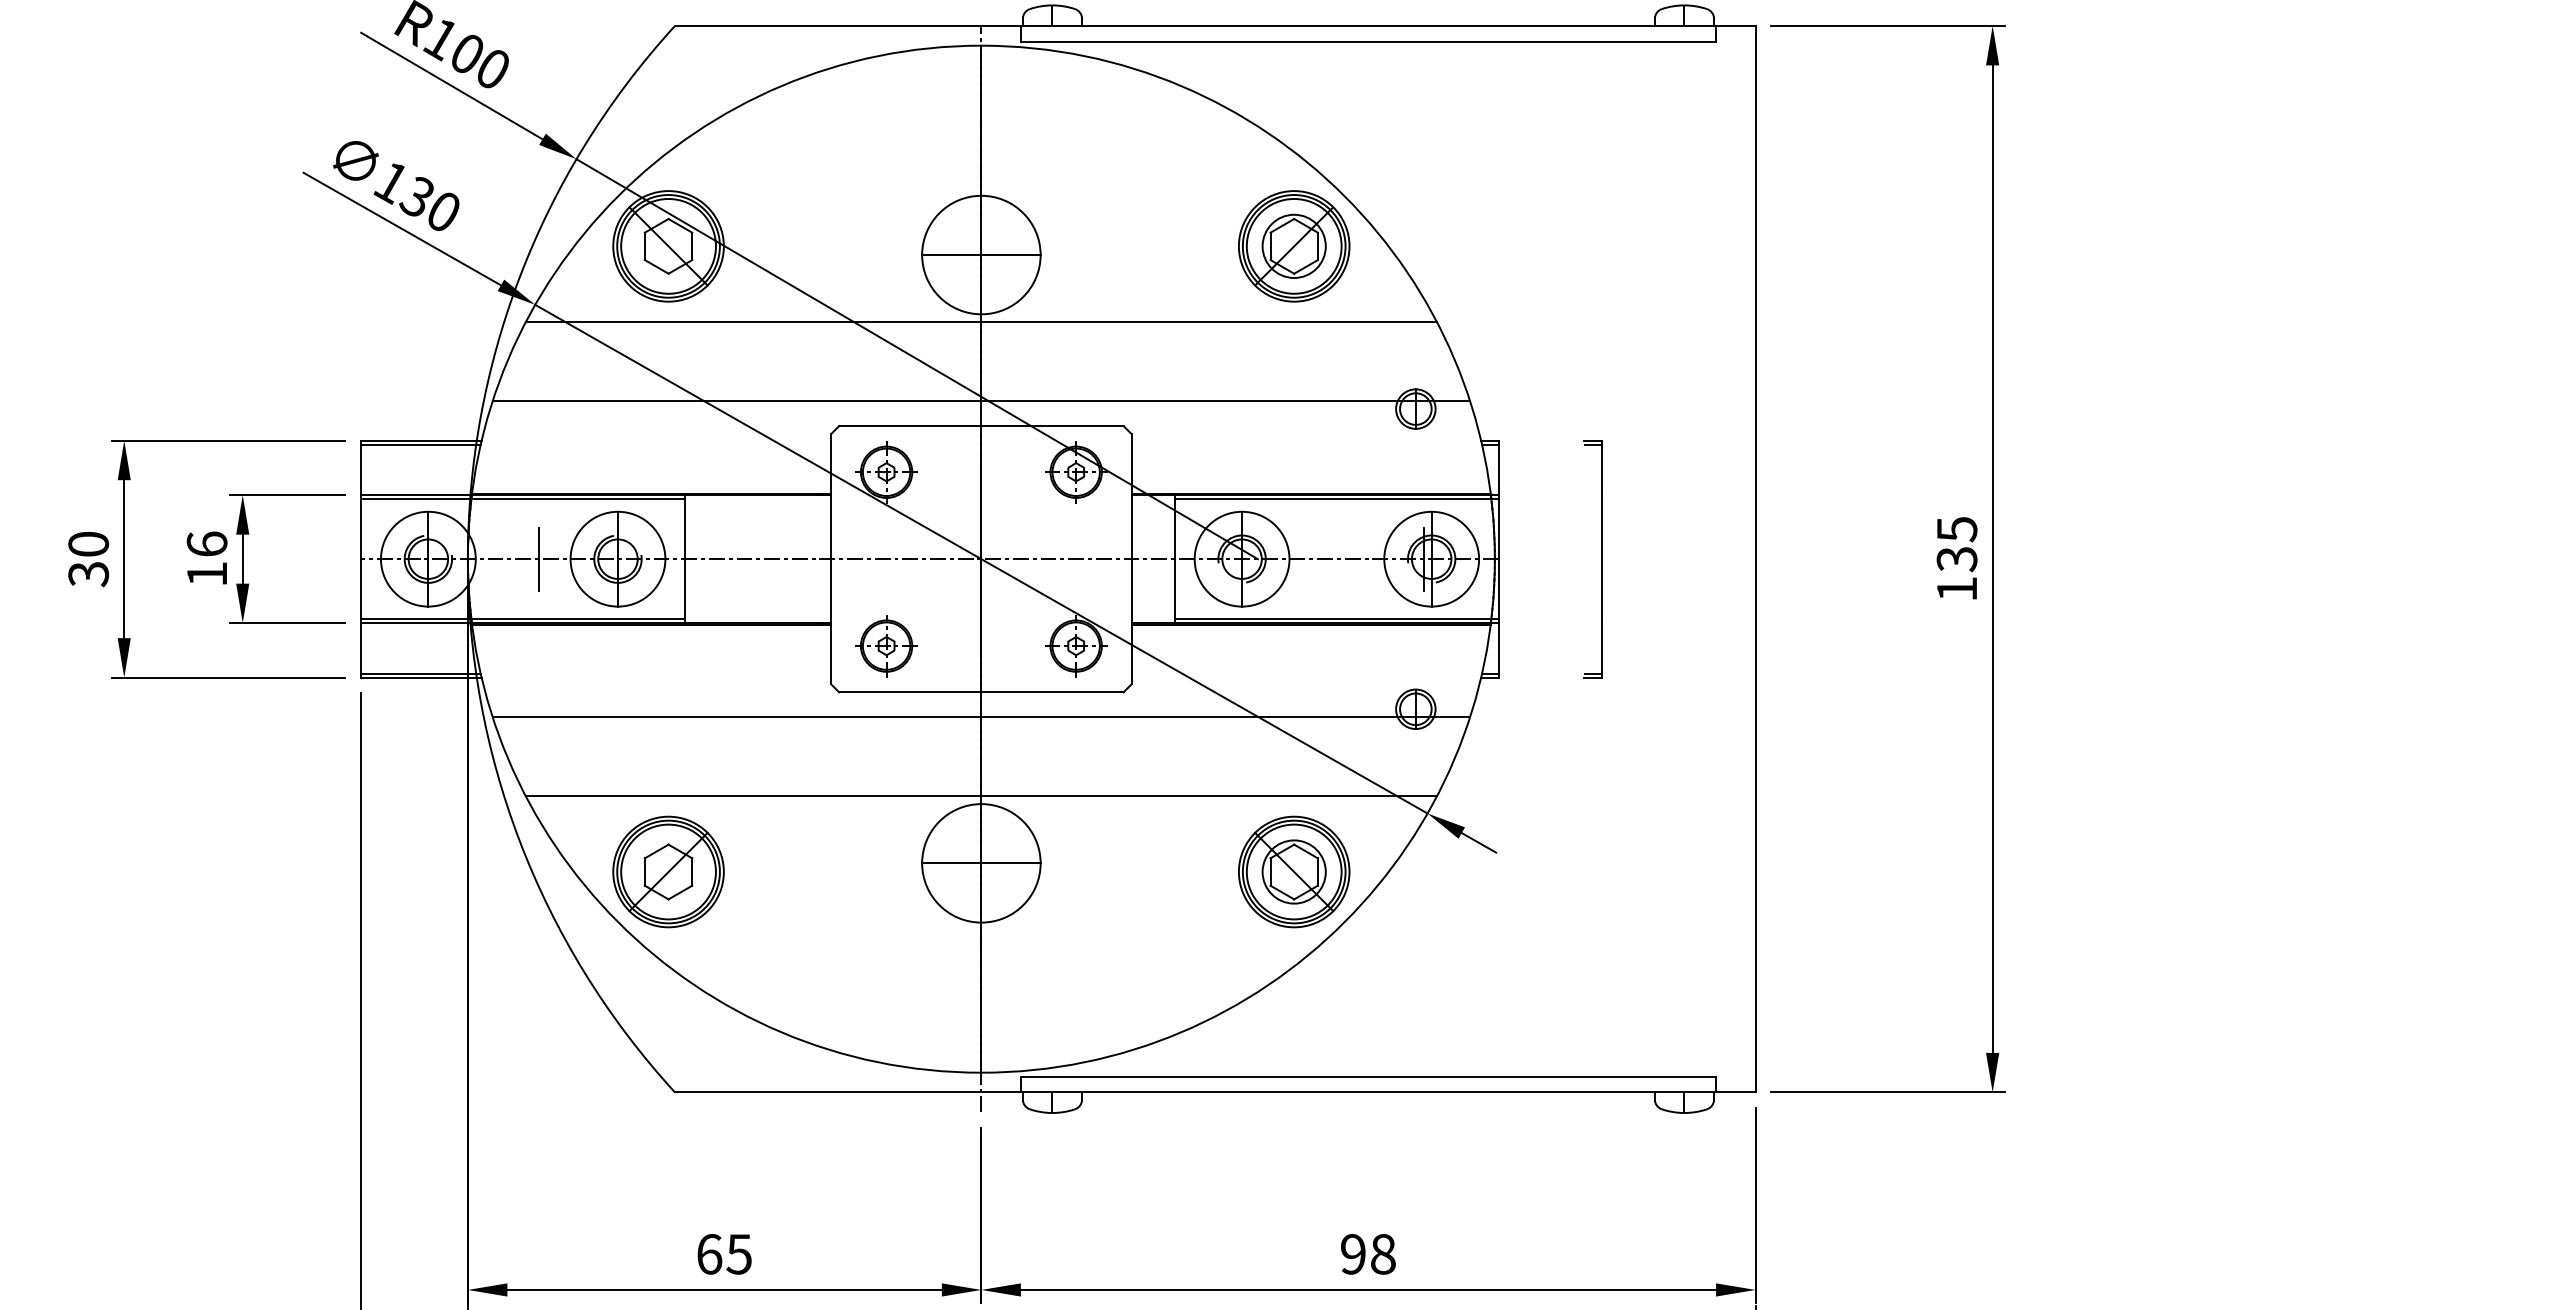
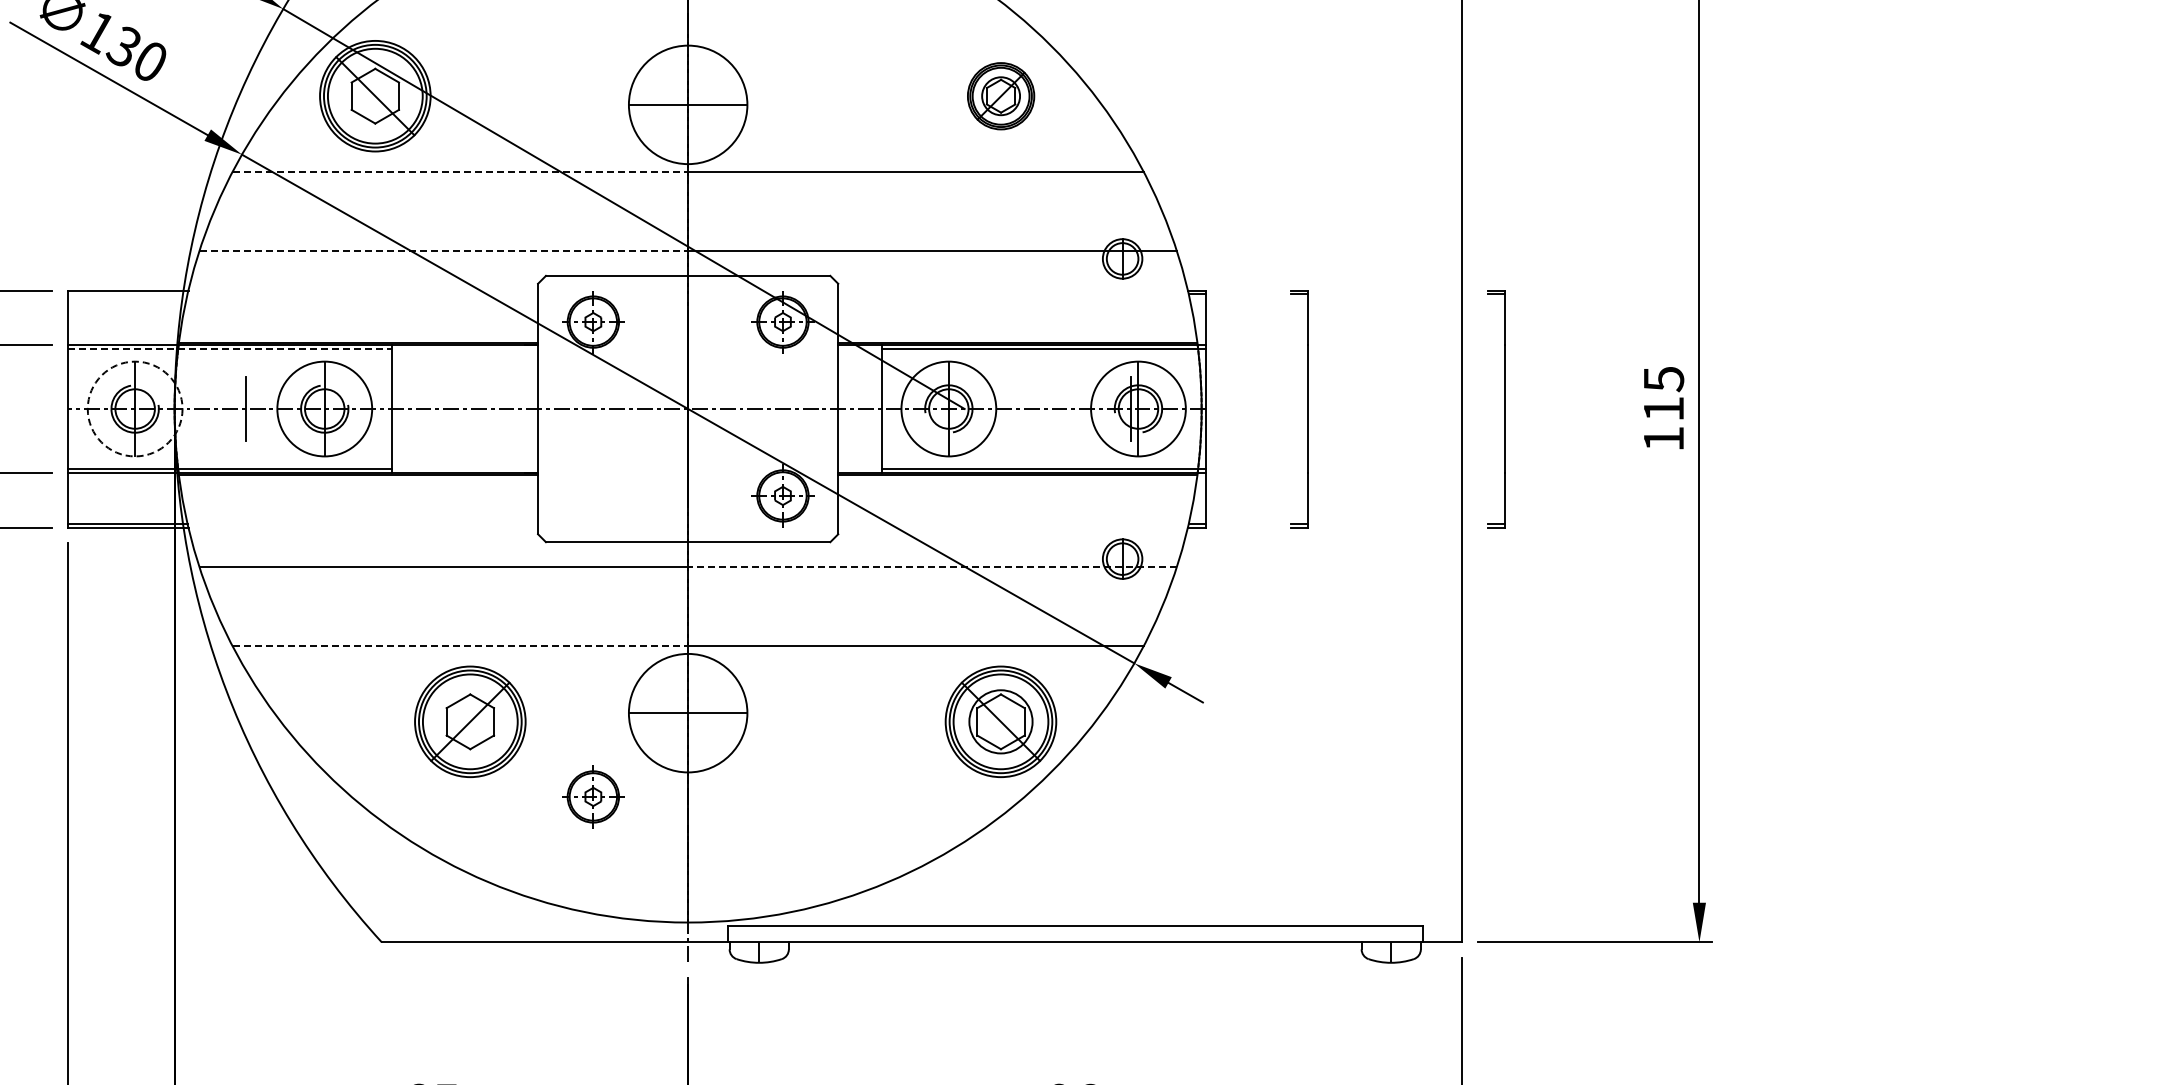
part: (1294, 246) -> (1001, 96), size x0.6
line: (753, 322) -> (460, 172), solid -> dashed
line: (737, 401) -> (444, 251), solid -> dashed
line: (420, 444) -> (127, 294), removed
line: (523, 499) -> (230, 349), solid -> dashed
circle: (428, 558) -> (135, 408), solid -> dashed
part: (1798, 559) -> (1505, 409), added
text: (1956, 559) -> (1663, 409), 135 -> 115
part: (886, 646) -> (593, 797), moved
line: (1225, 717) -> (932, 567), solid -> dashed
line: (753, 796) -> (460, 646), solid -> dashed
part: (668, 871) -> (470, 721), moved

